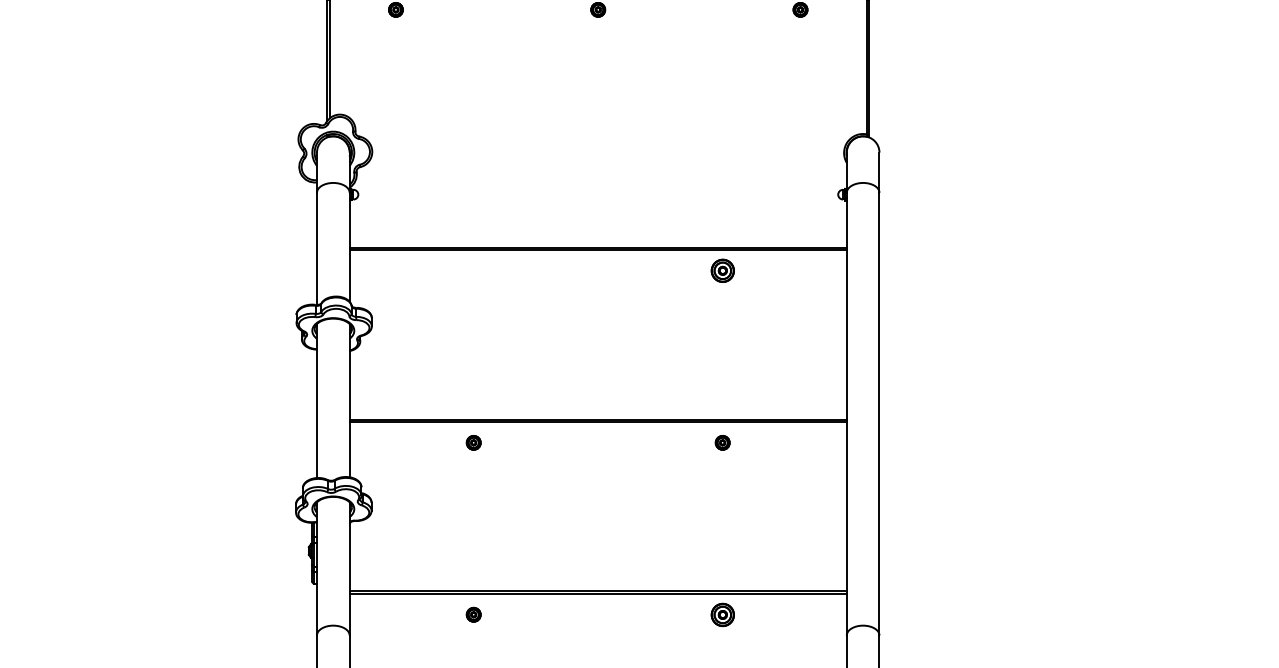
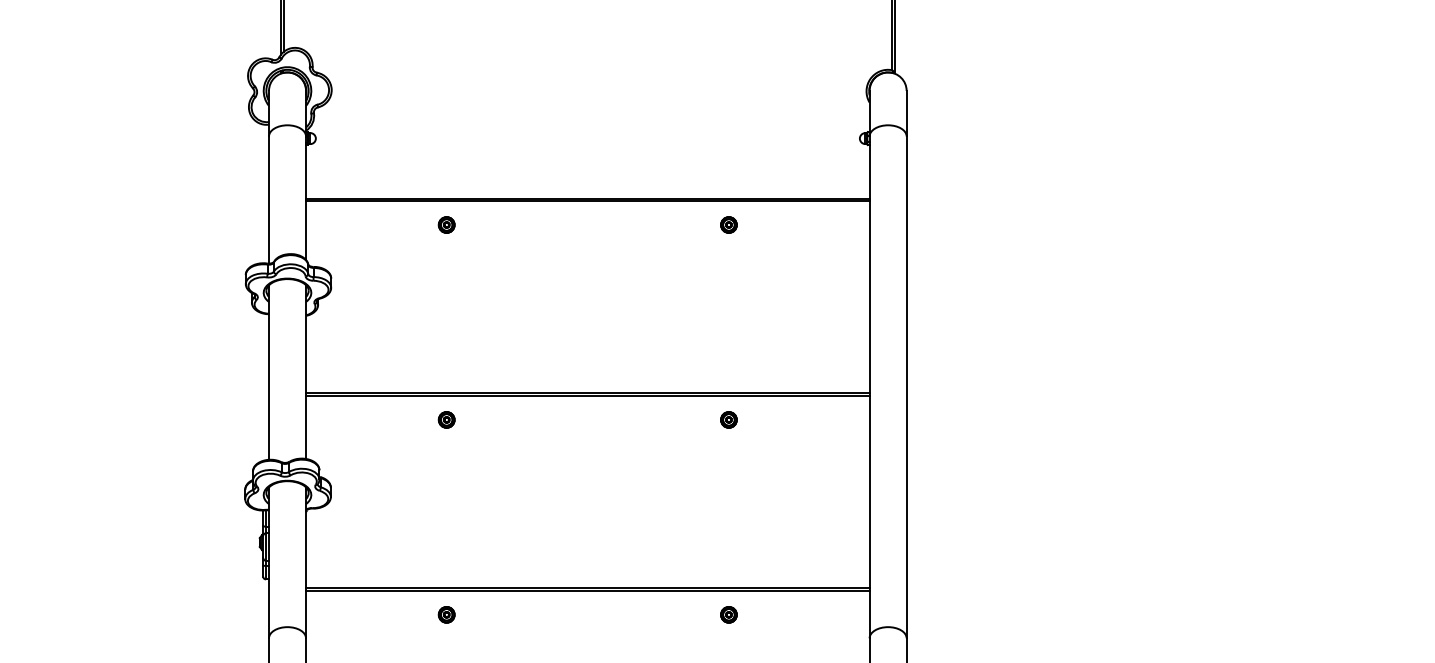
part: (473, 270) -> (446, 224), added
part: (722, 270) -> (728, 224), size x0.62
part: (722, 614) -> (728, 614), size x0.62

